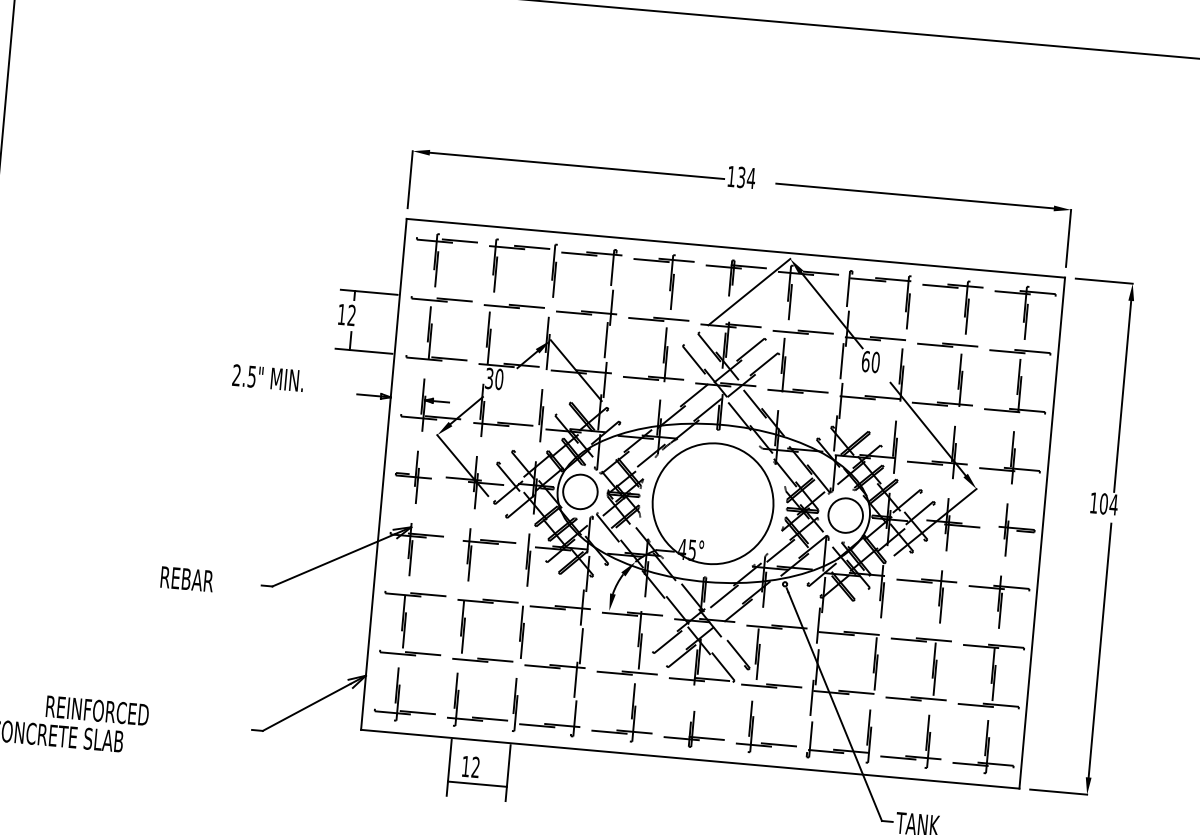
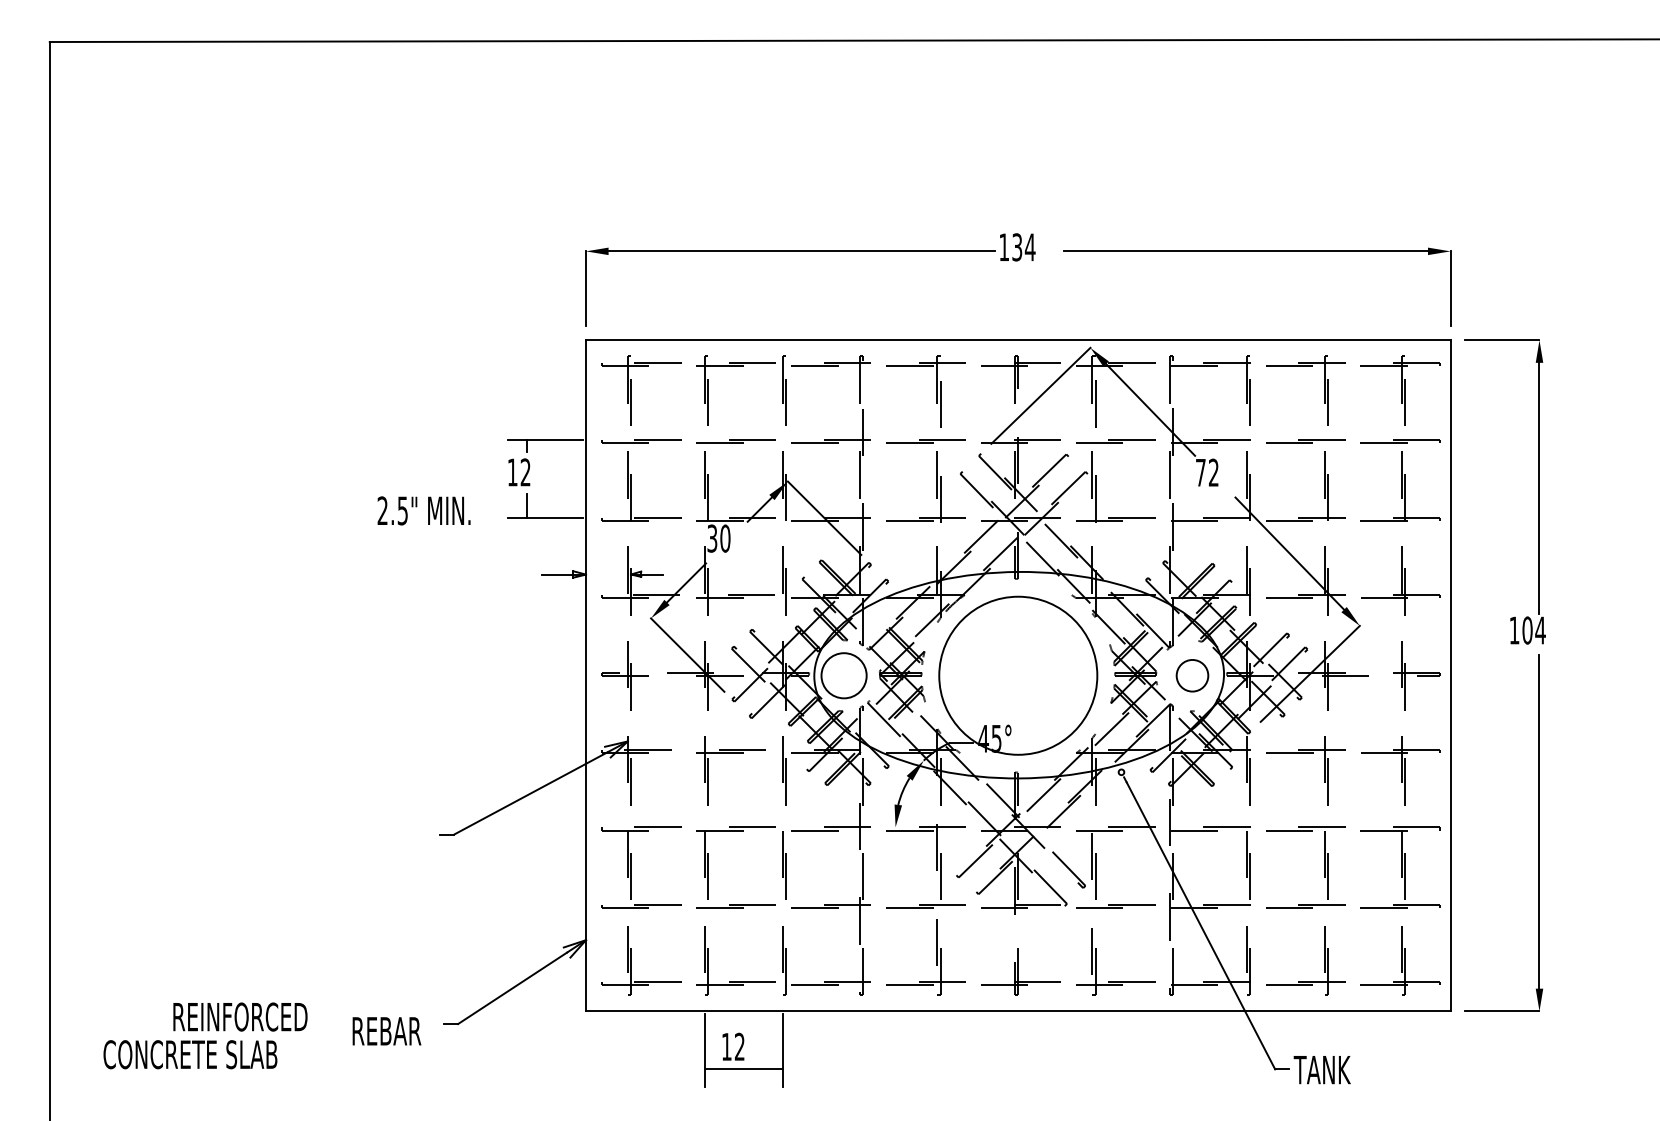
text: (870, 361) -> (1206, 472), 60 -> 72
text: (267, 377) -> (423, 510), moved
circle: (845, 515) -> (1192, 675), size x0.7
text: (186, 579) -> (386, 1031), moved

